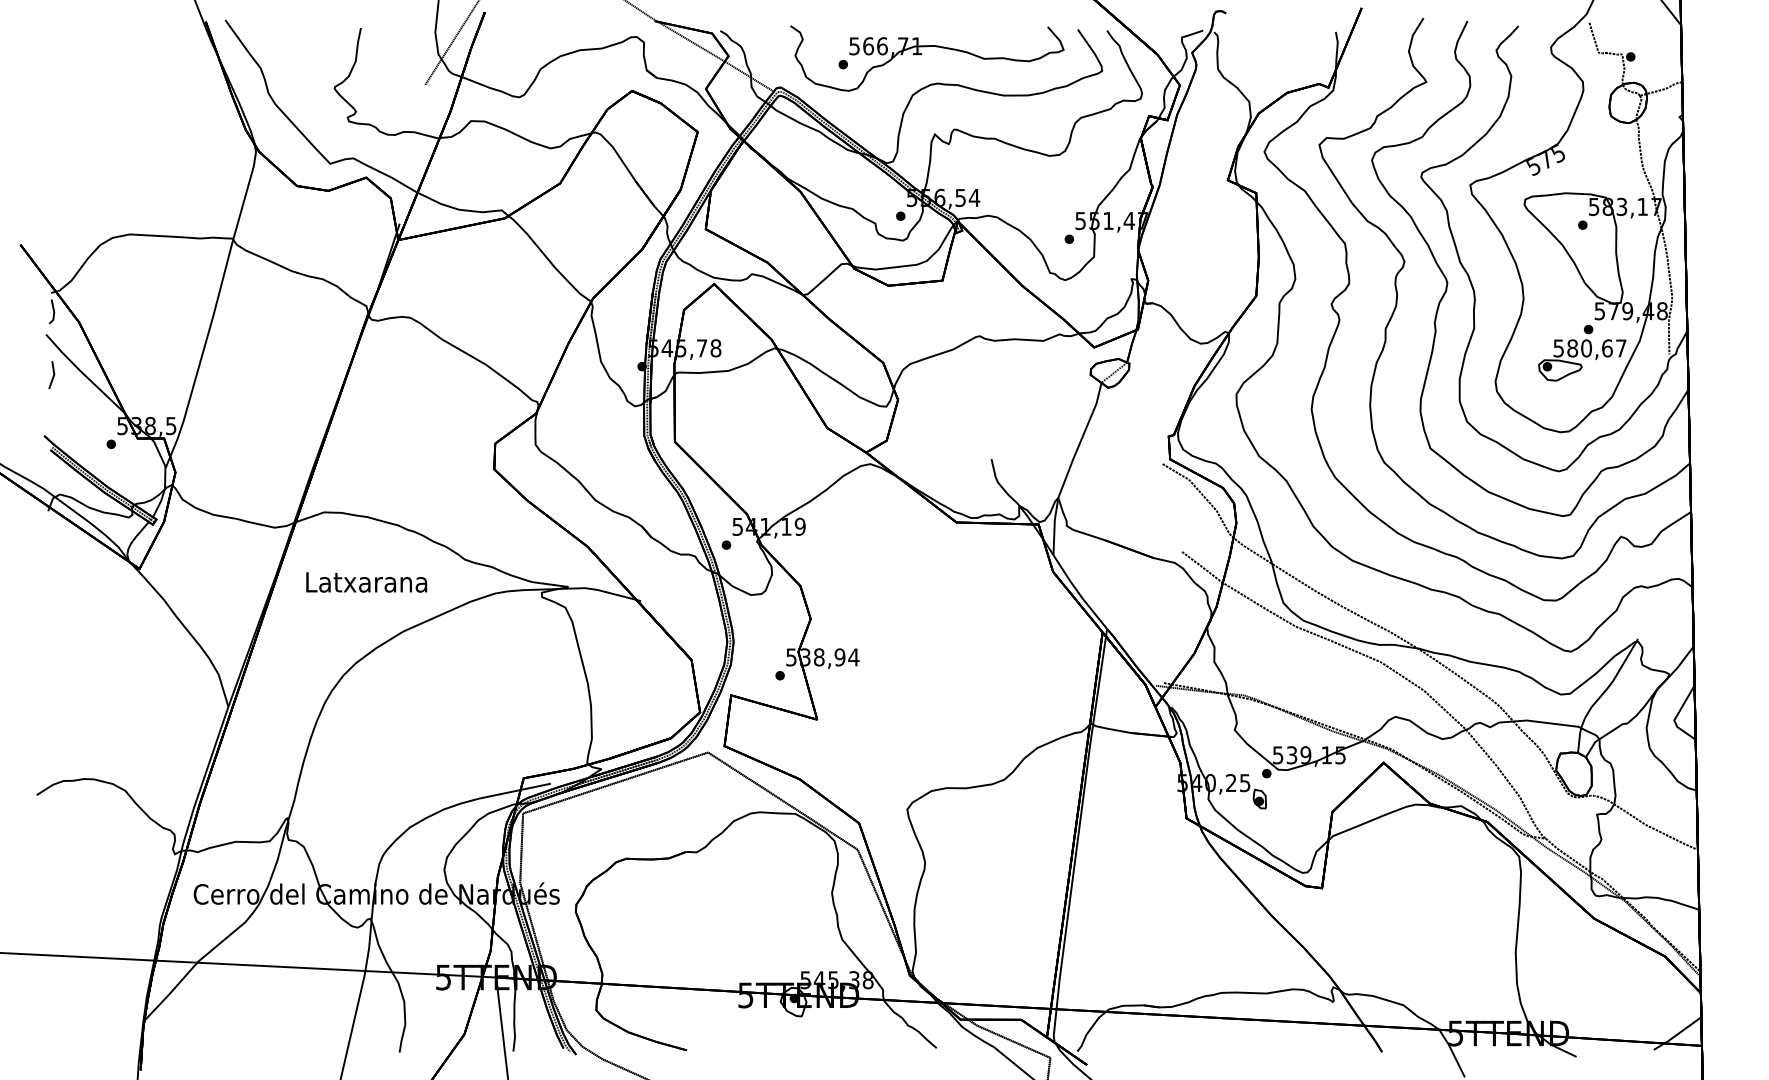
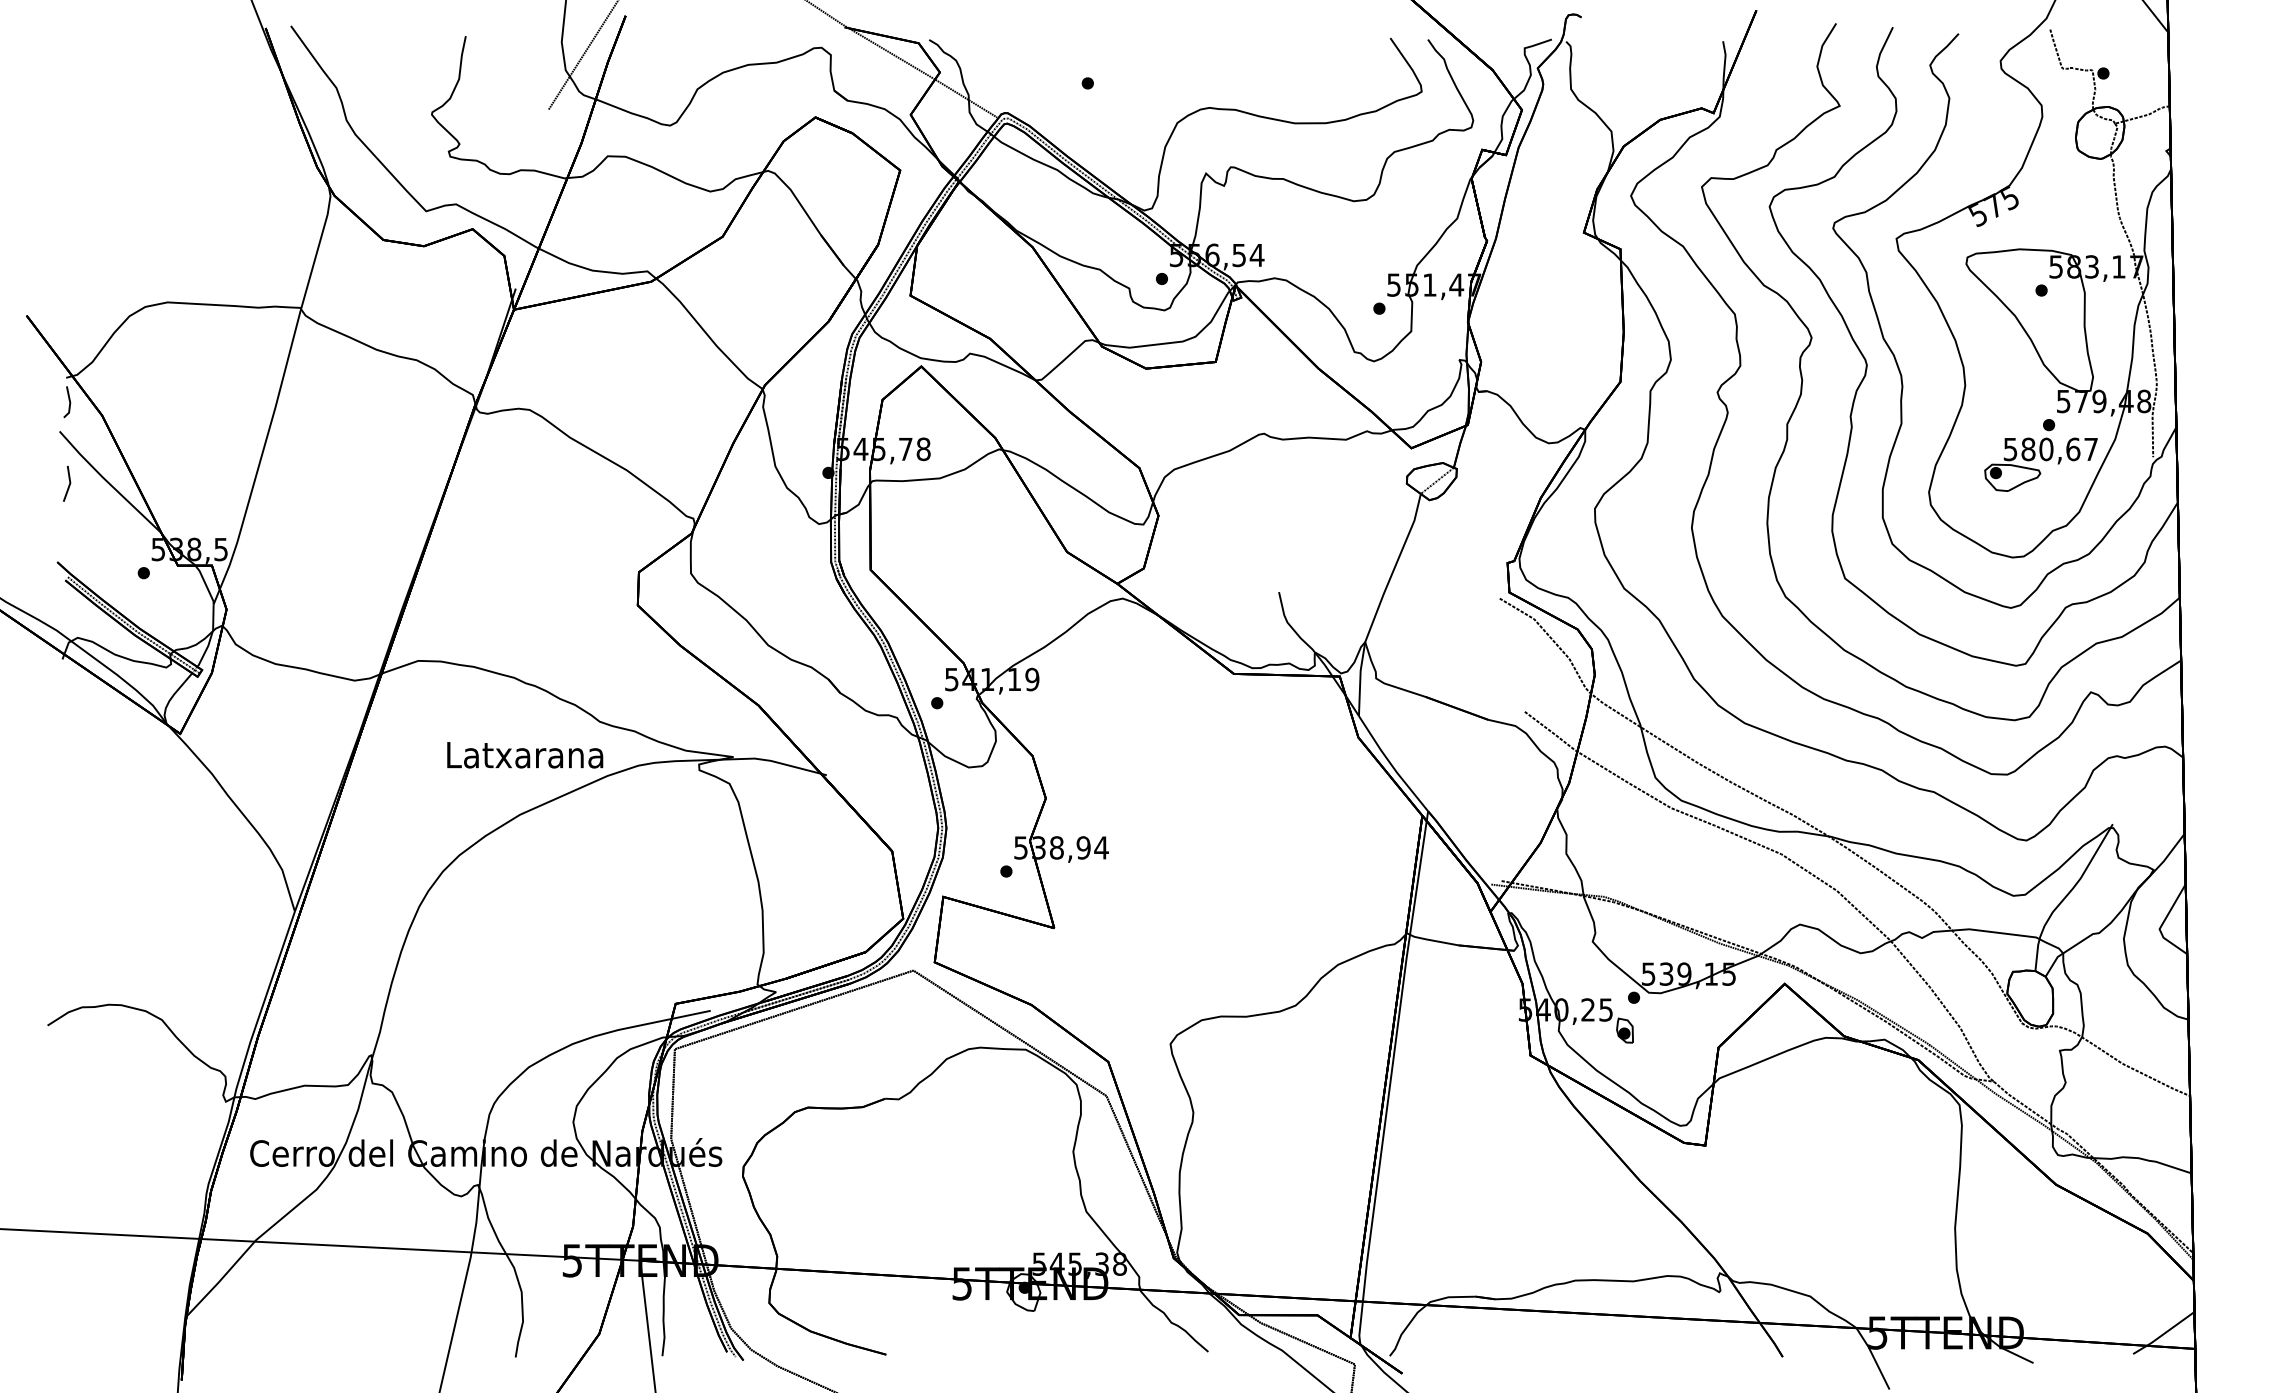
part: (922, 54) -> (1189, 70), removed
text: (366, 582) -> (525, 755), moved

